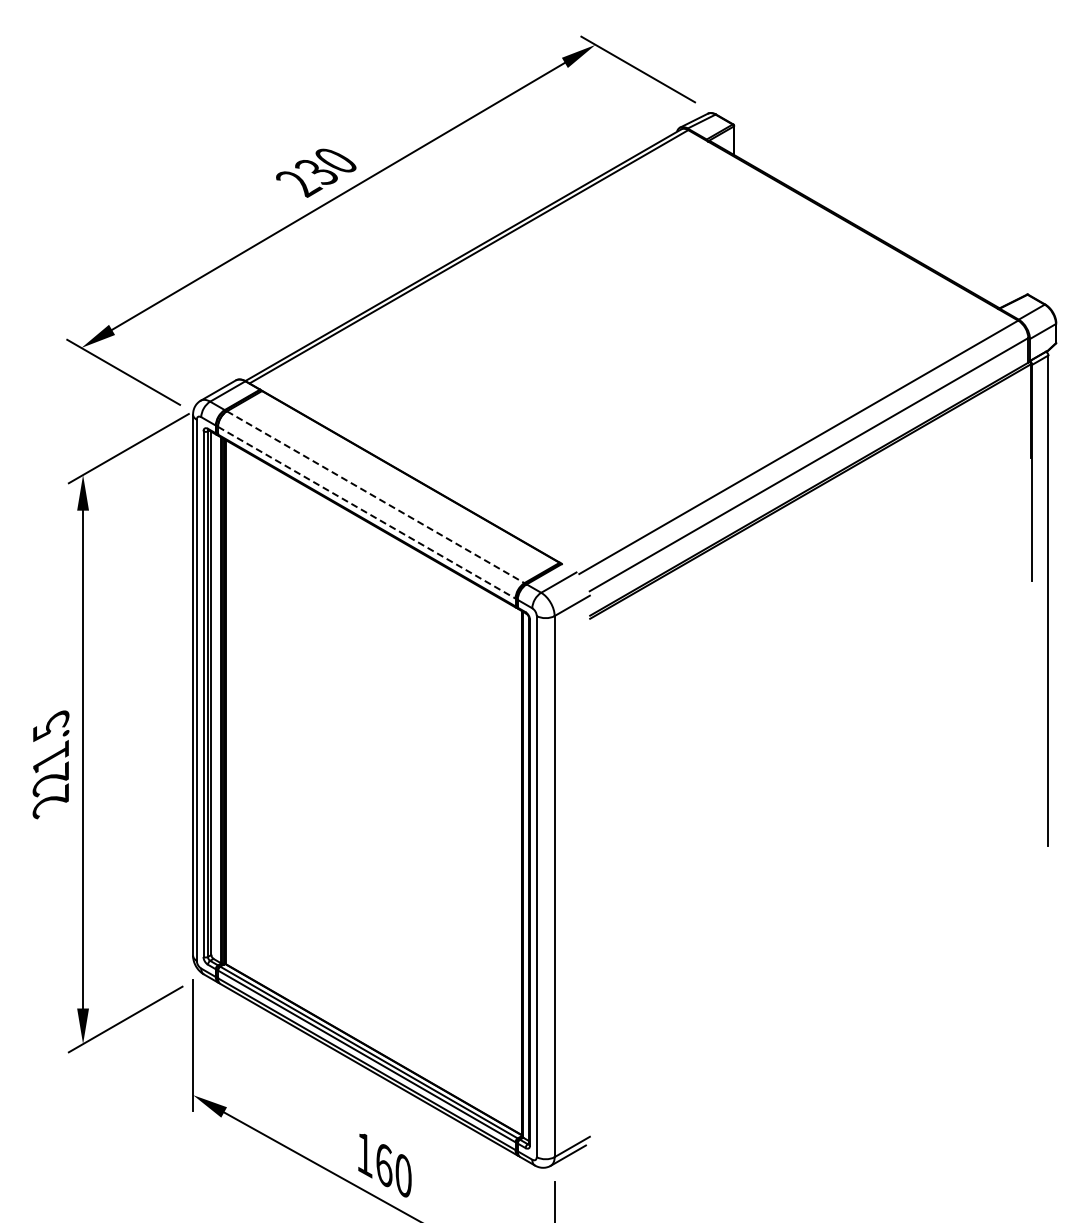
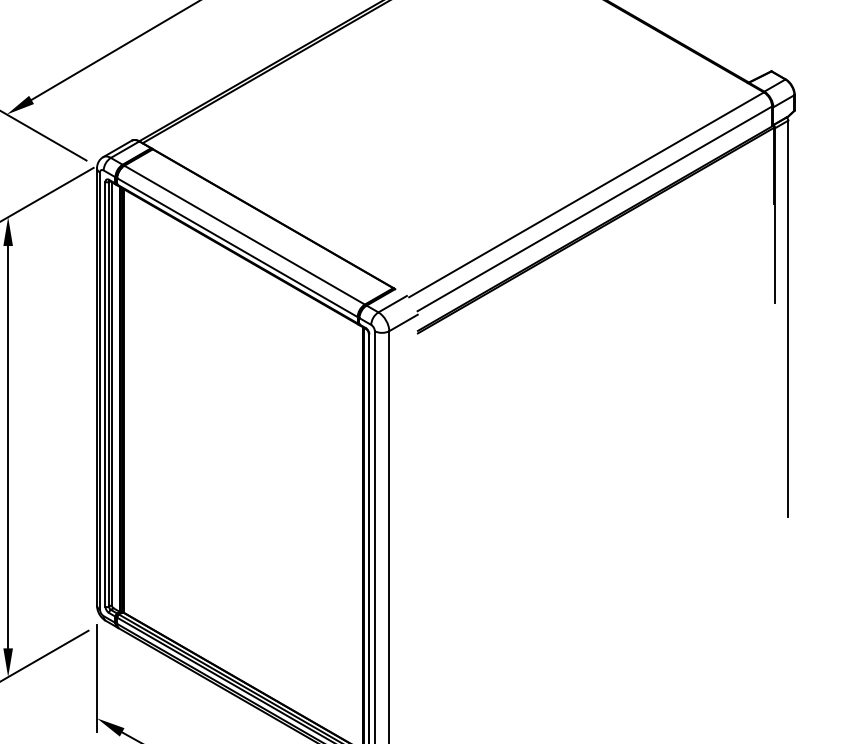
line: (375, 497) -> (244, 235), dashed -> solid
line: (366, 512) -> (237, 247), dashed -> solid

